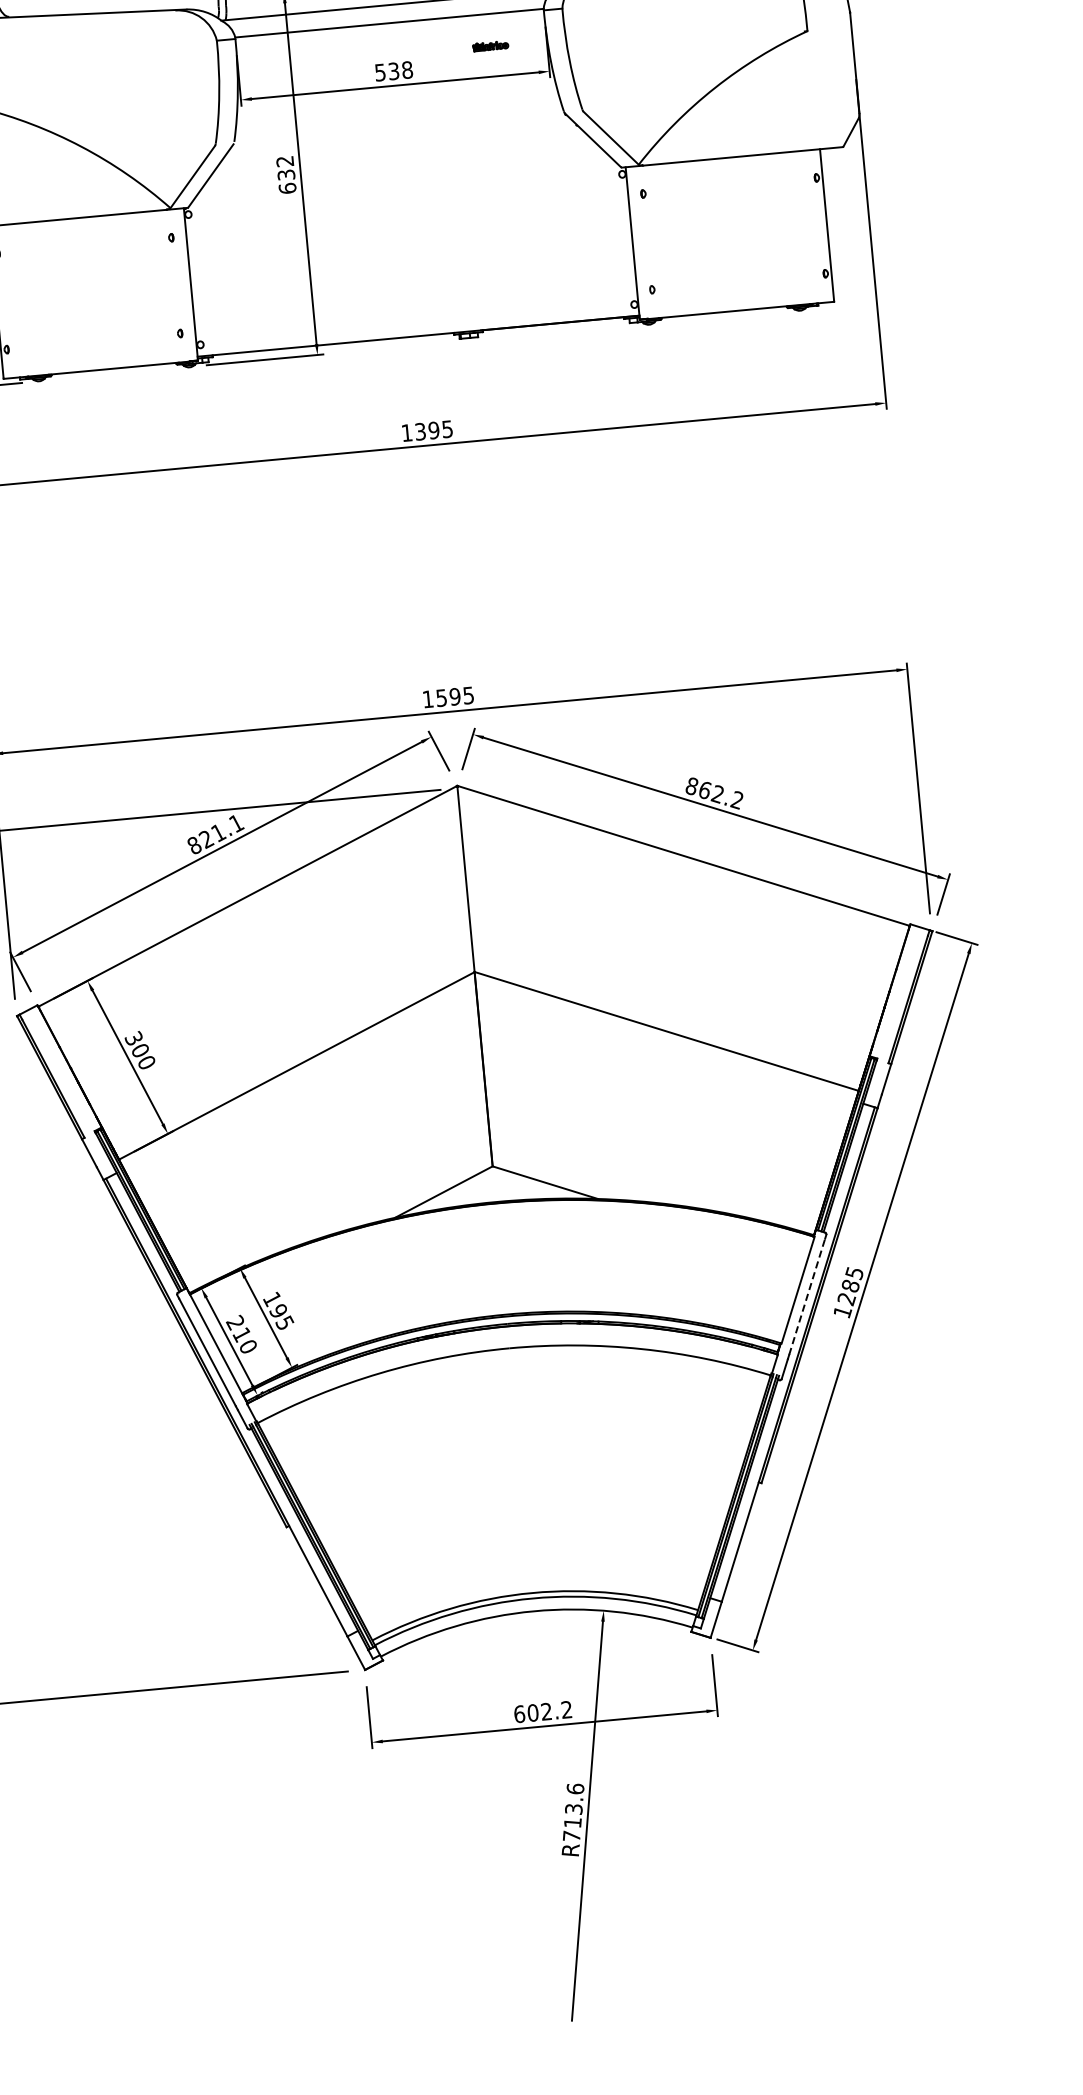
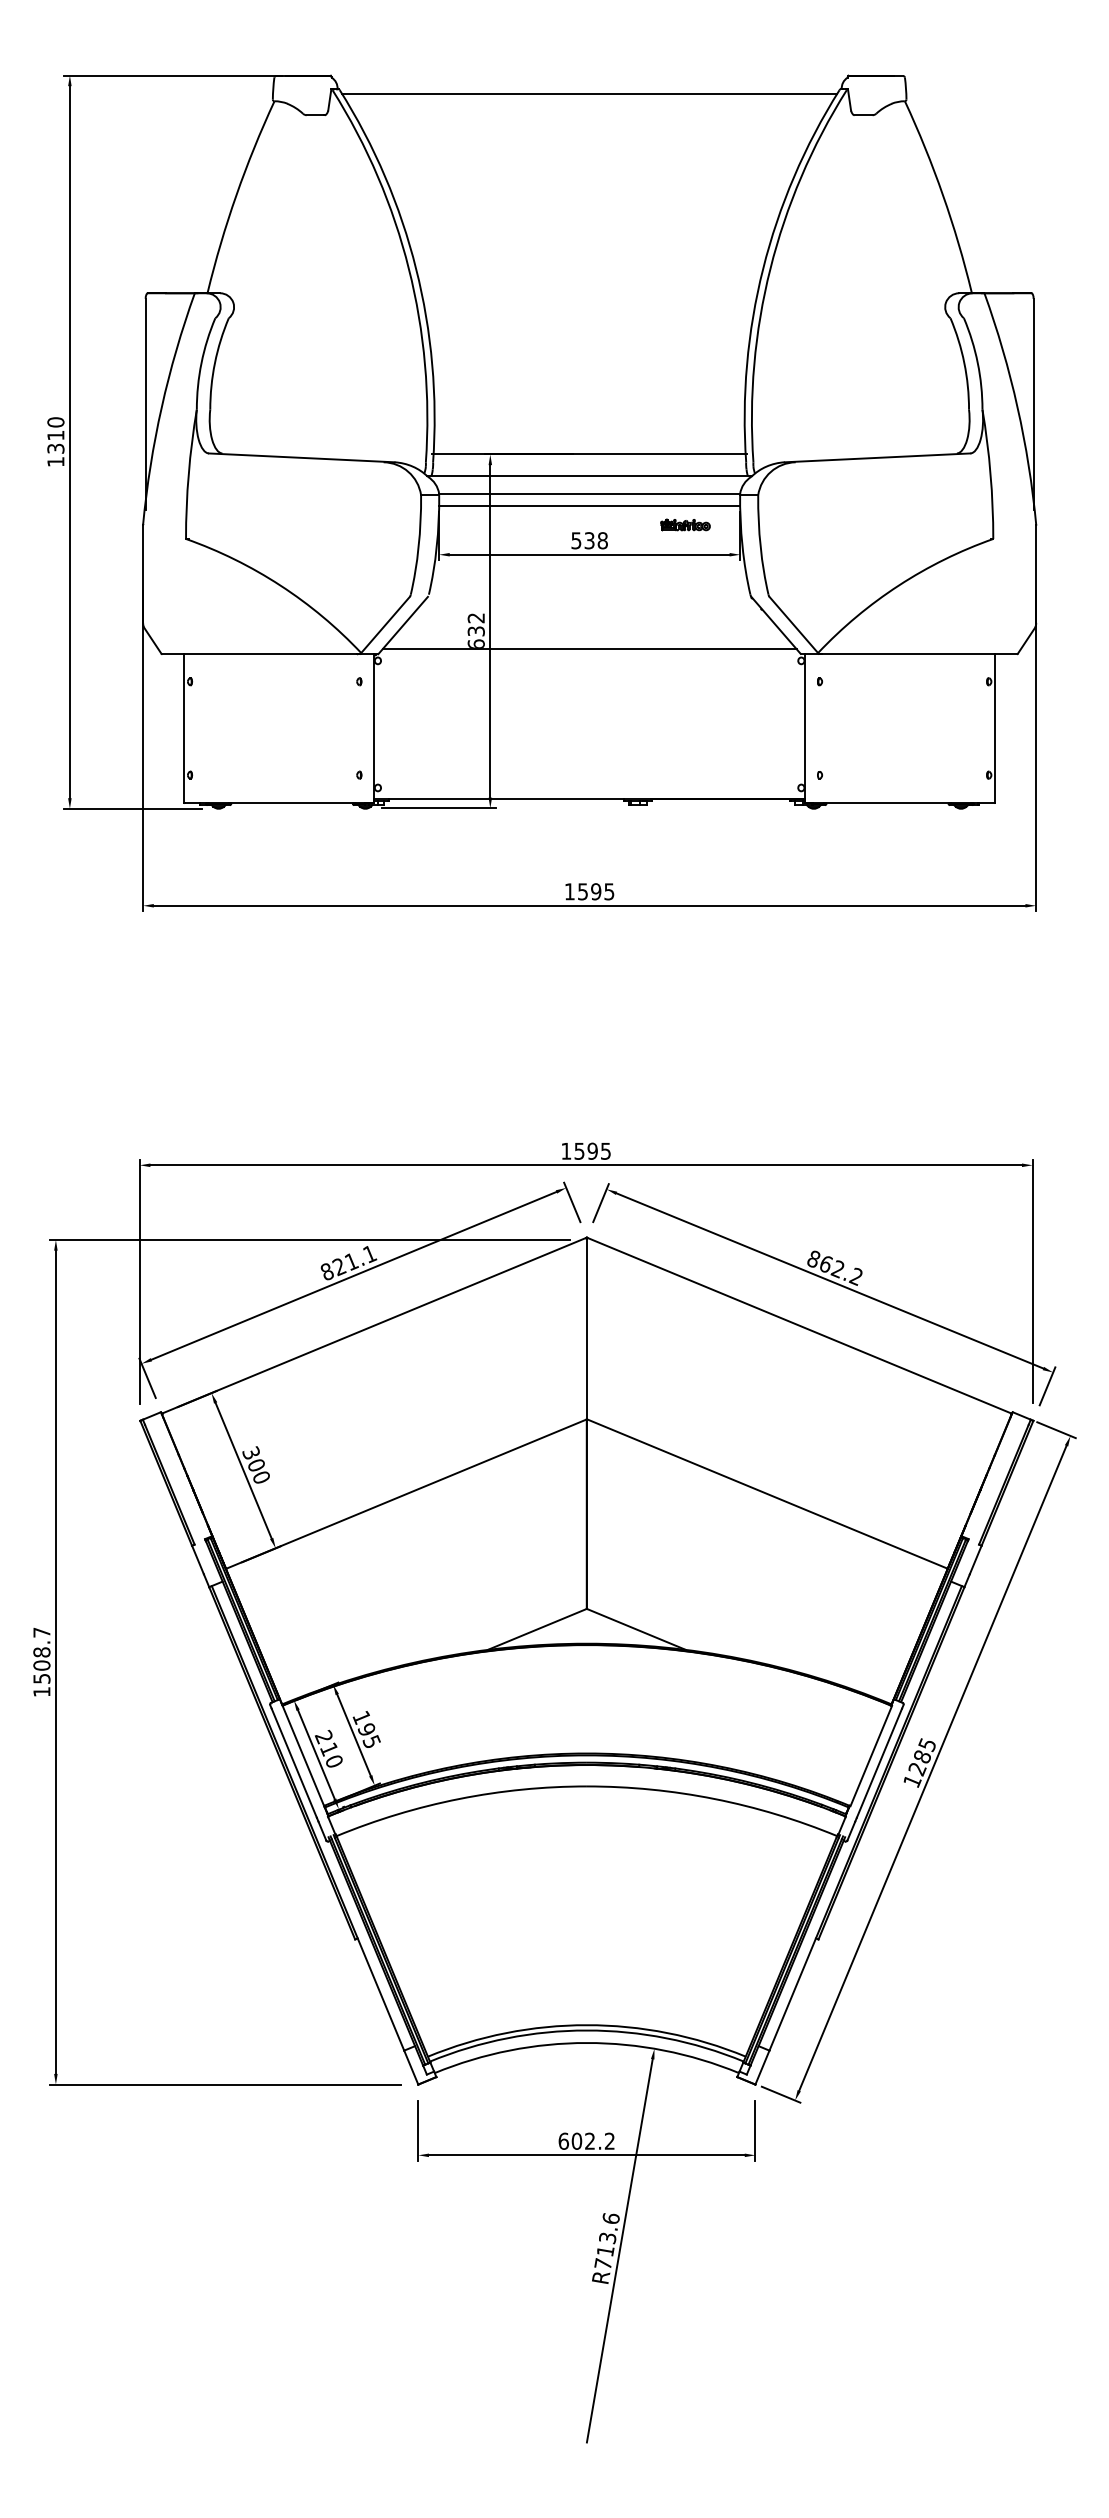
line: (390, 36) -> (589, 506), added
part: (490, 45) -> (685, 524), size x1.43
line: (404, 182) -> (589, 649), added
text: (419, 431) -> (582, 891), 1395 -> 1595
line: (807, 1295) -> (879, 1762), dashed -> solid

